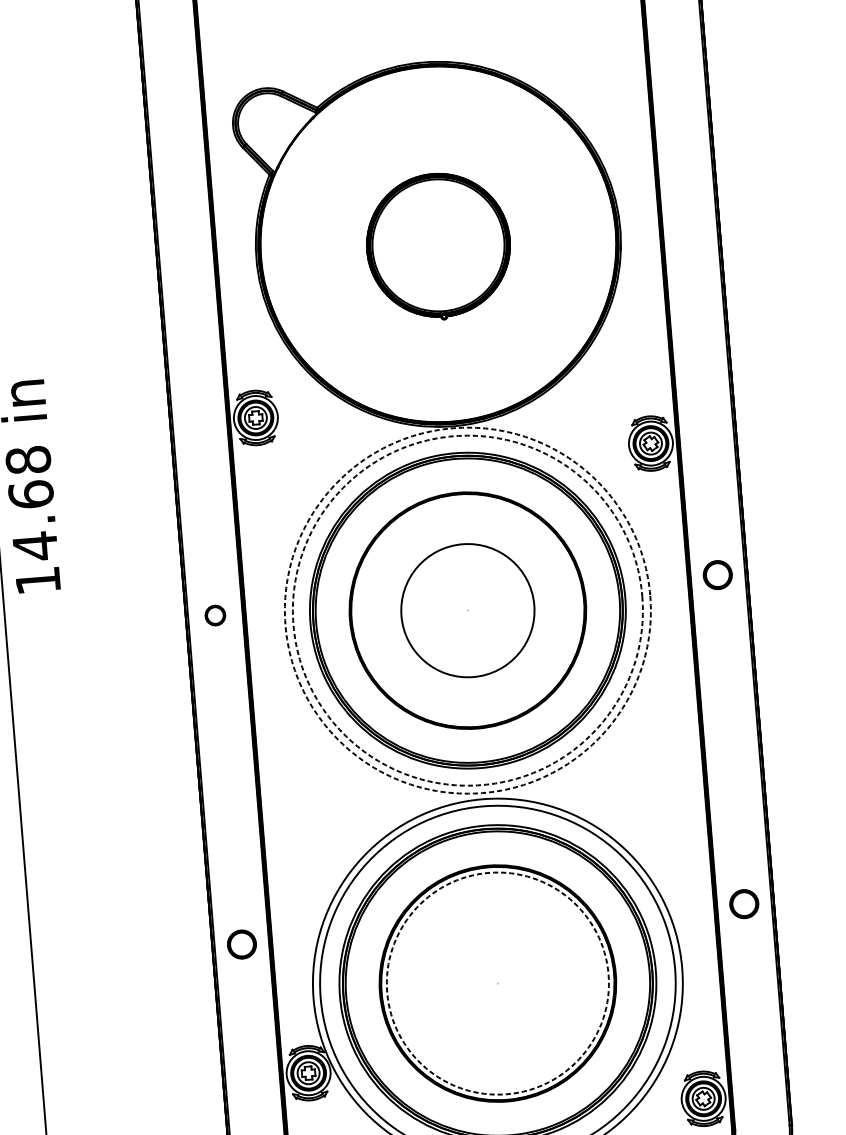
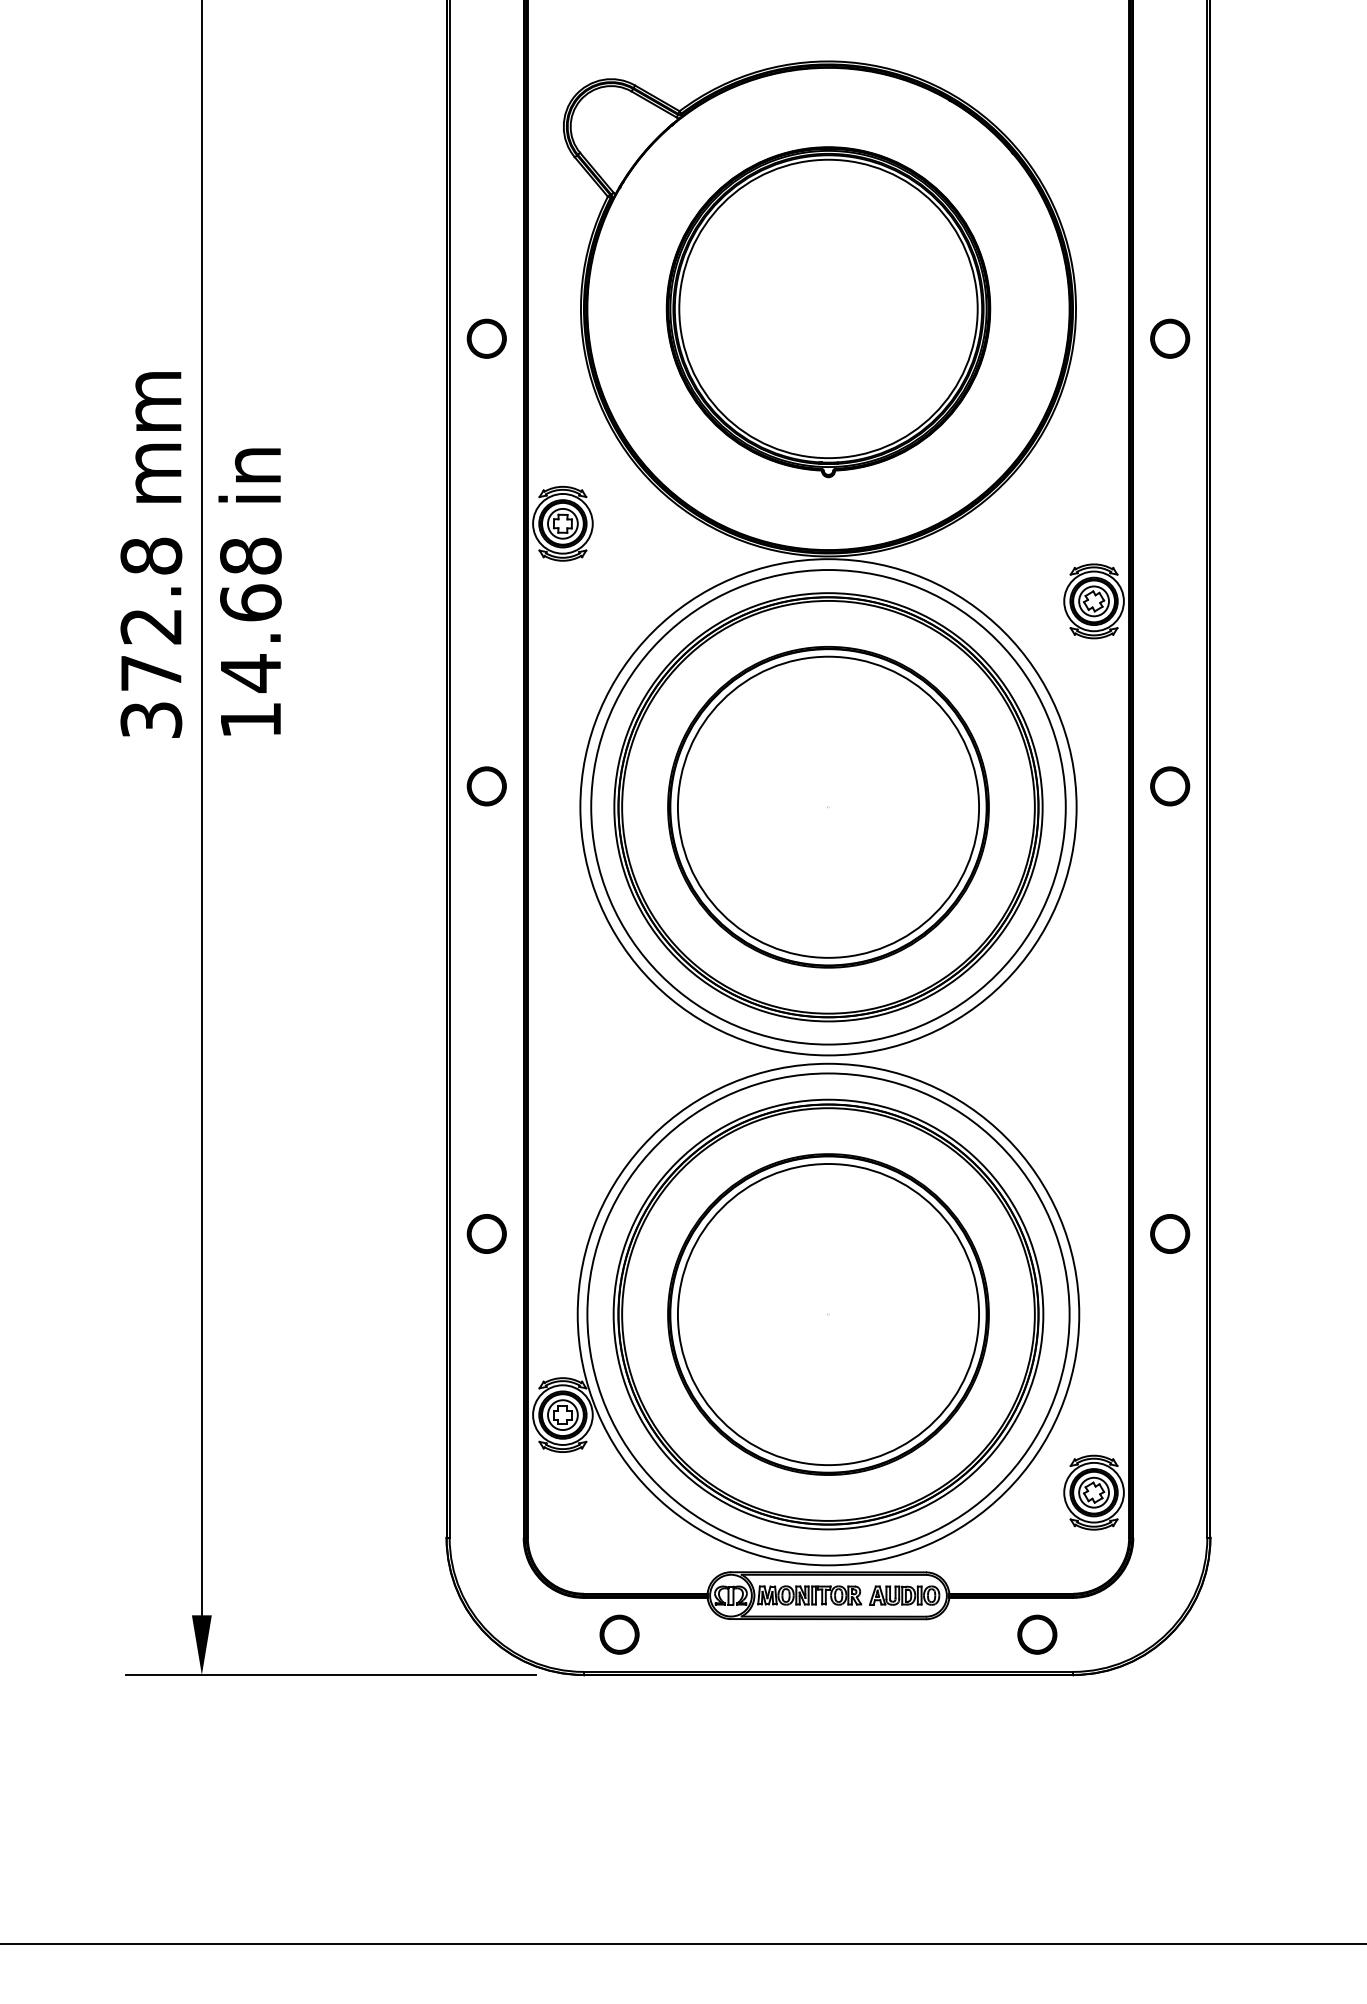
part: (691, 245) -> (1170, 338), added
part: (438, 246) -> (828, 312), size x1.67
part: (188, 286) -> (486, 338), added
circle: (467, 610) -> (828, 806), size x1.67
circle: (467, 610) -> (828, 807), dashed -> solid
circle: (467, 610) -> (828, 807), dashed -> solid
part: (215, 615) -> (486, 786), size x1.43
circle: (497, 983) -> (828, 1314), dashed -> solid

